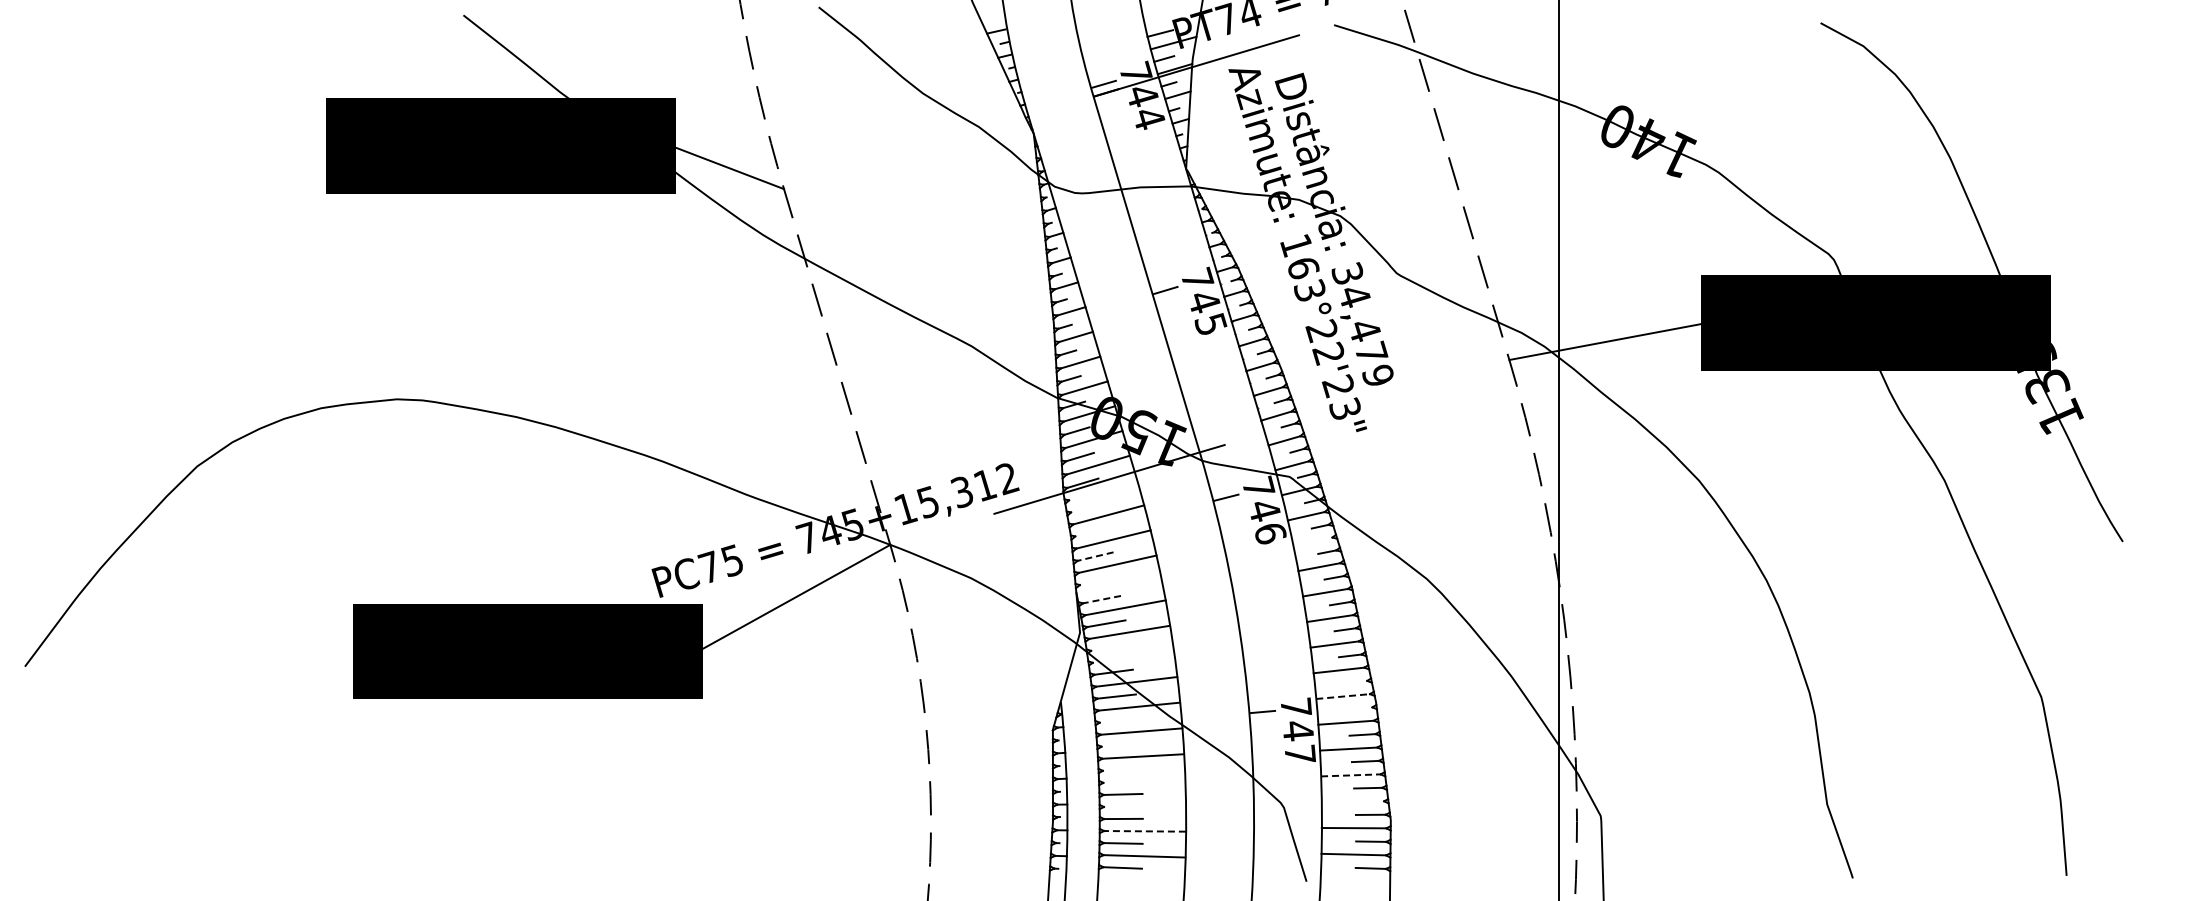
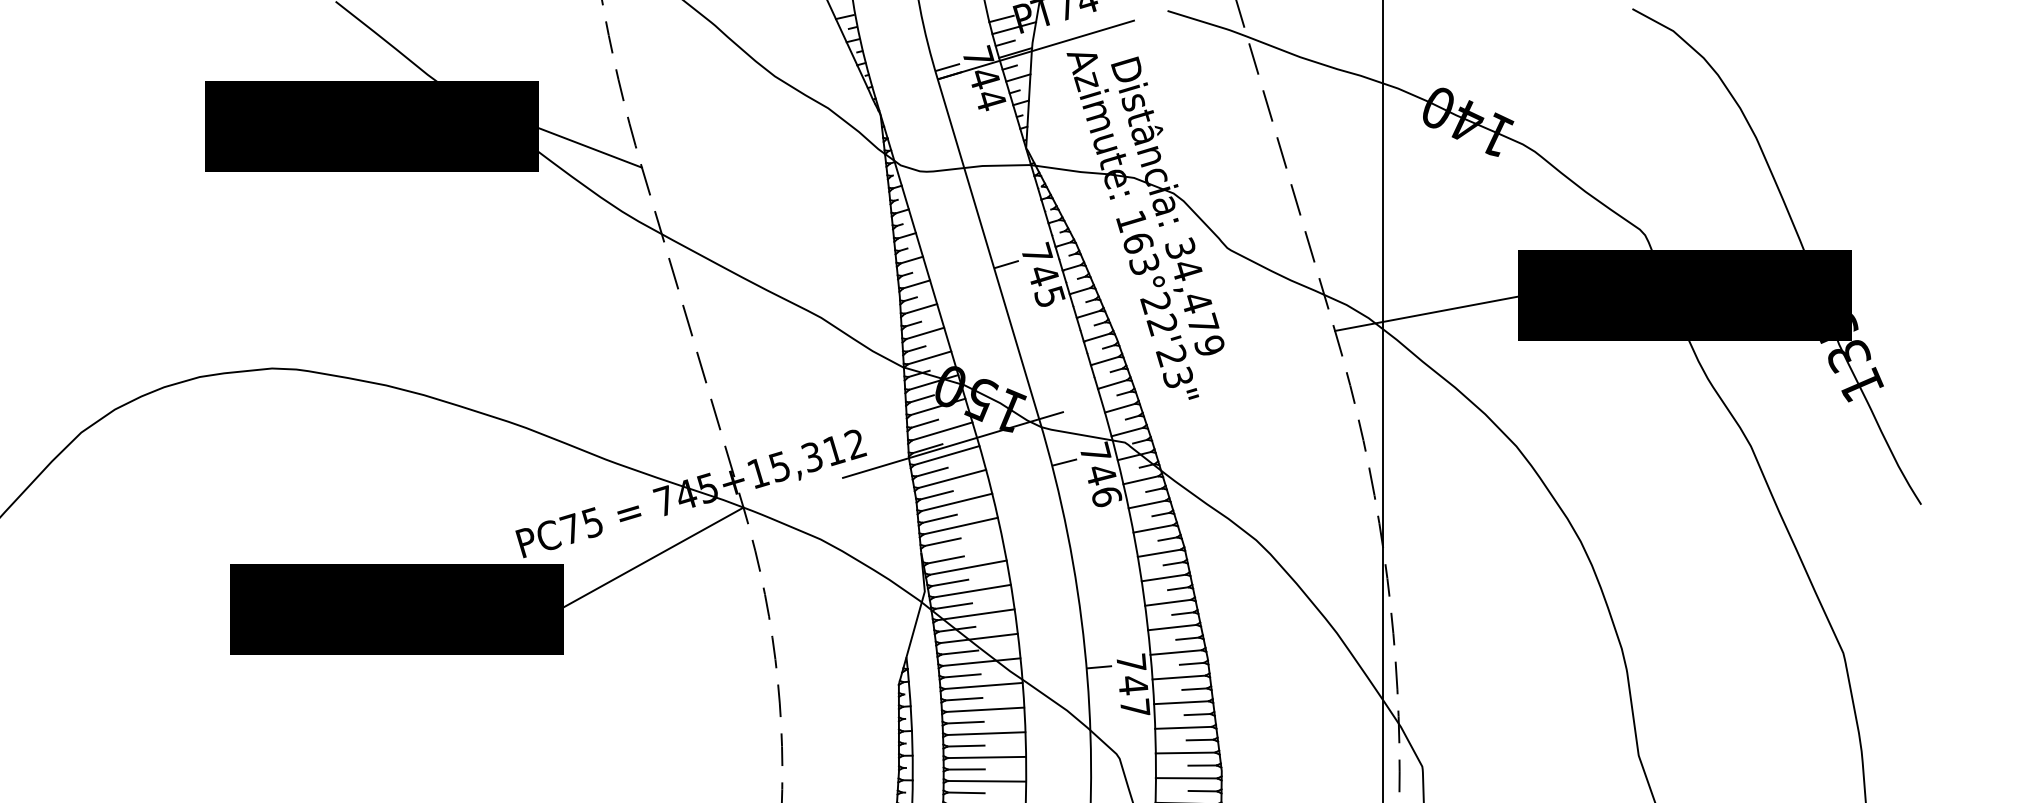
line: (1103, 490) -> (947, 455), added
line: (1087, 507) -> (931, 471), added
line: (1092, 531) -> (936, 494), added
line: (1312, 541) -> (1146, 504), added
line: (1095, 556) -> (939, 518), dashed -> solid
line: (1098, 581) -> (942, 542), added
line: (1101, 599) -> (945, 559), dashed -> solid
line: (1110, 647) -> (953, 605), added
line: (1132, 656) -> (974, 614), added
line: (1355, 681) -> (1188, 638), added
line: (1343, 696) -> (1176, 652), dashed -> solid
line: (1359, 708) -> (1191, 663), added
line: (1118, 720) -> (961, 675), added
line: (1120, 745) -> (963, 699), added
line: (1121, 769) -> (964, 722), added
line: (1350, 775) -> (1183, 727), dashed -> solid
line: (1144, 780) -> (986, 732), added
line: (1352, 801) -> (1185, 752), added
line: (1144, 806) -> (986, 757), added
line: (1144, 831) -> (986, 781), dashed -> solid

